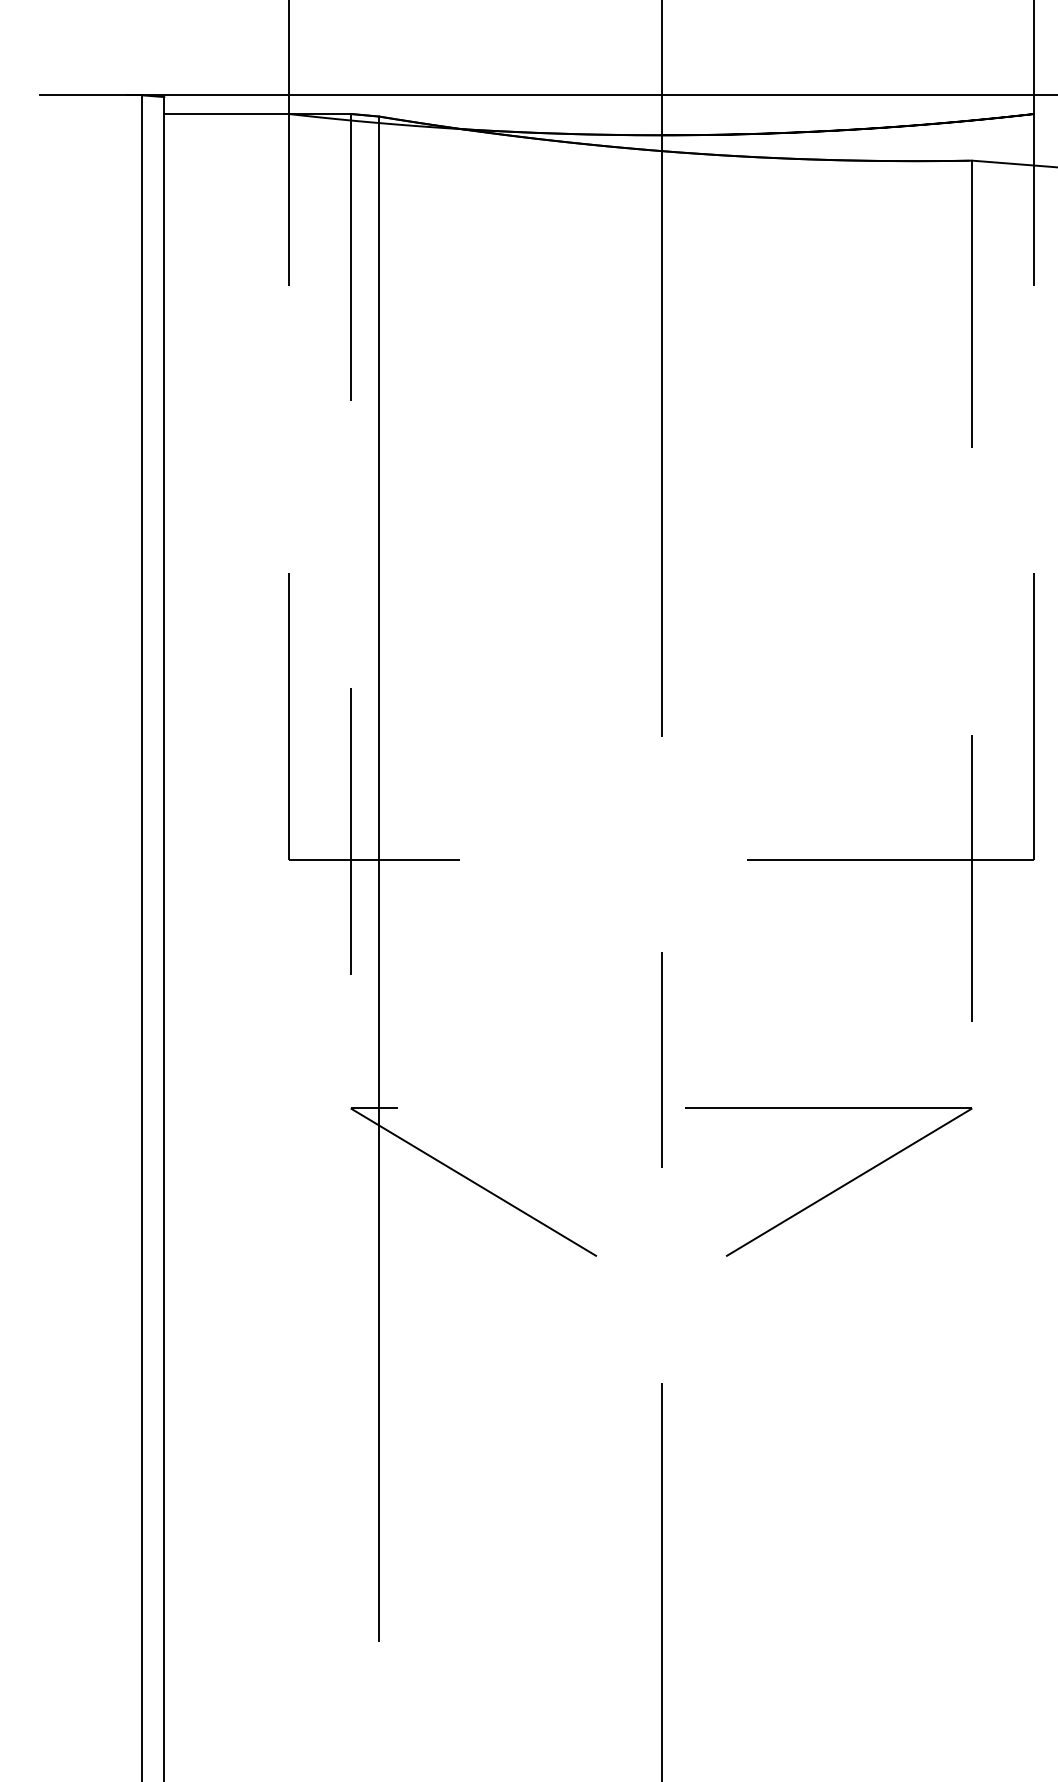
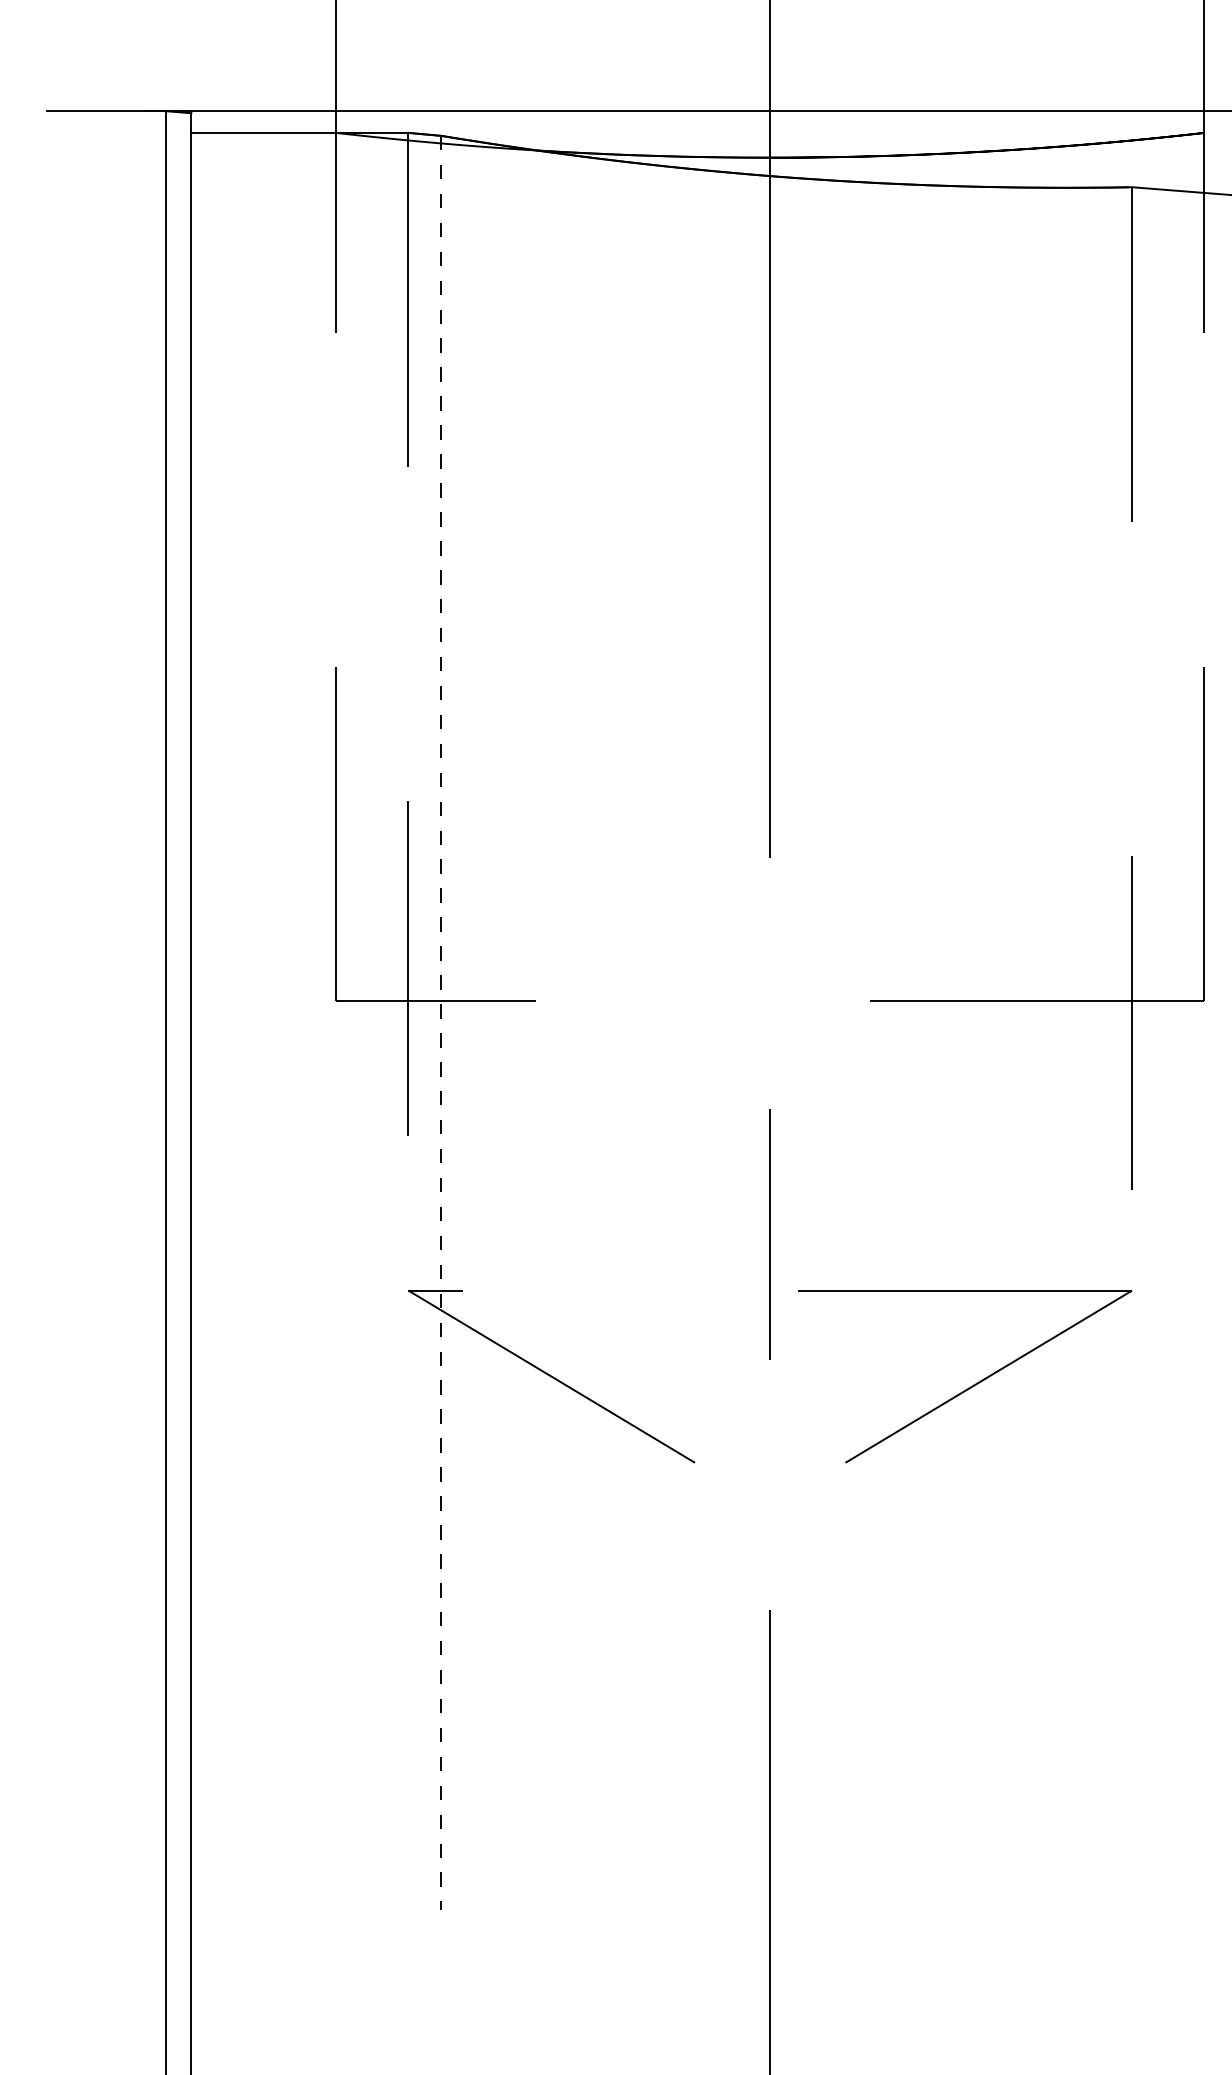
line: (379, 879) -> (441, 1024), solid -> dashed

